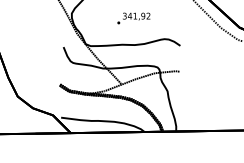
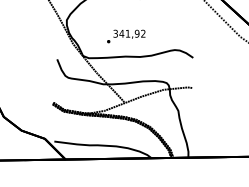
text: (133, 18) -> (125, 36), moved

